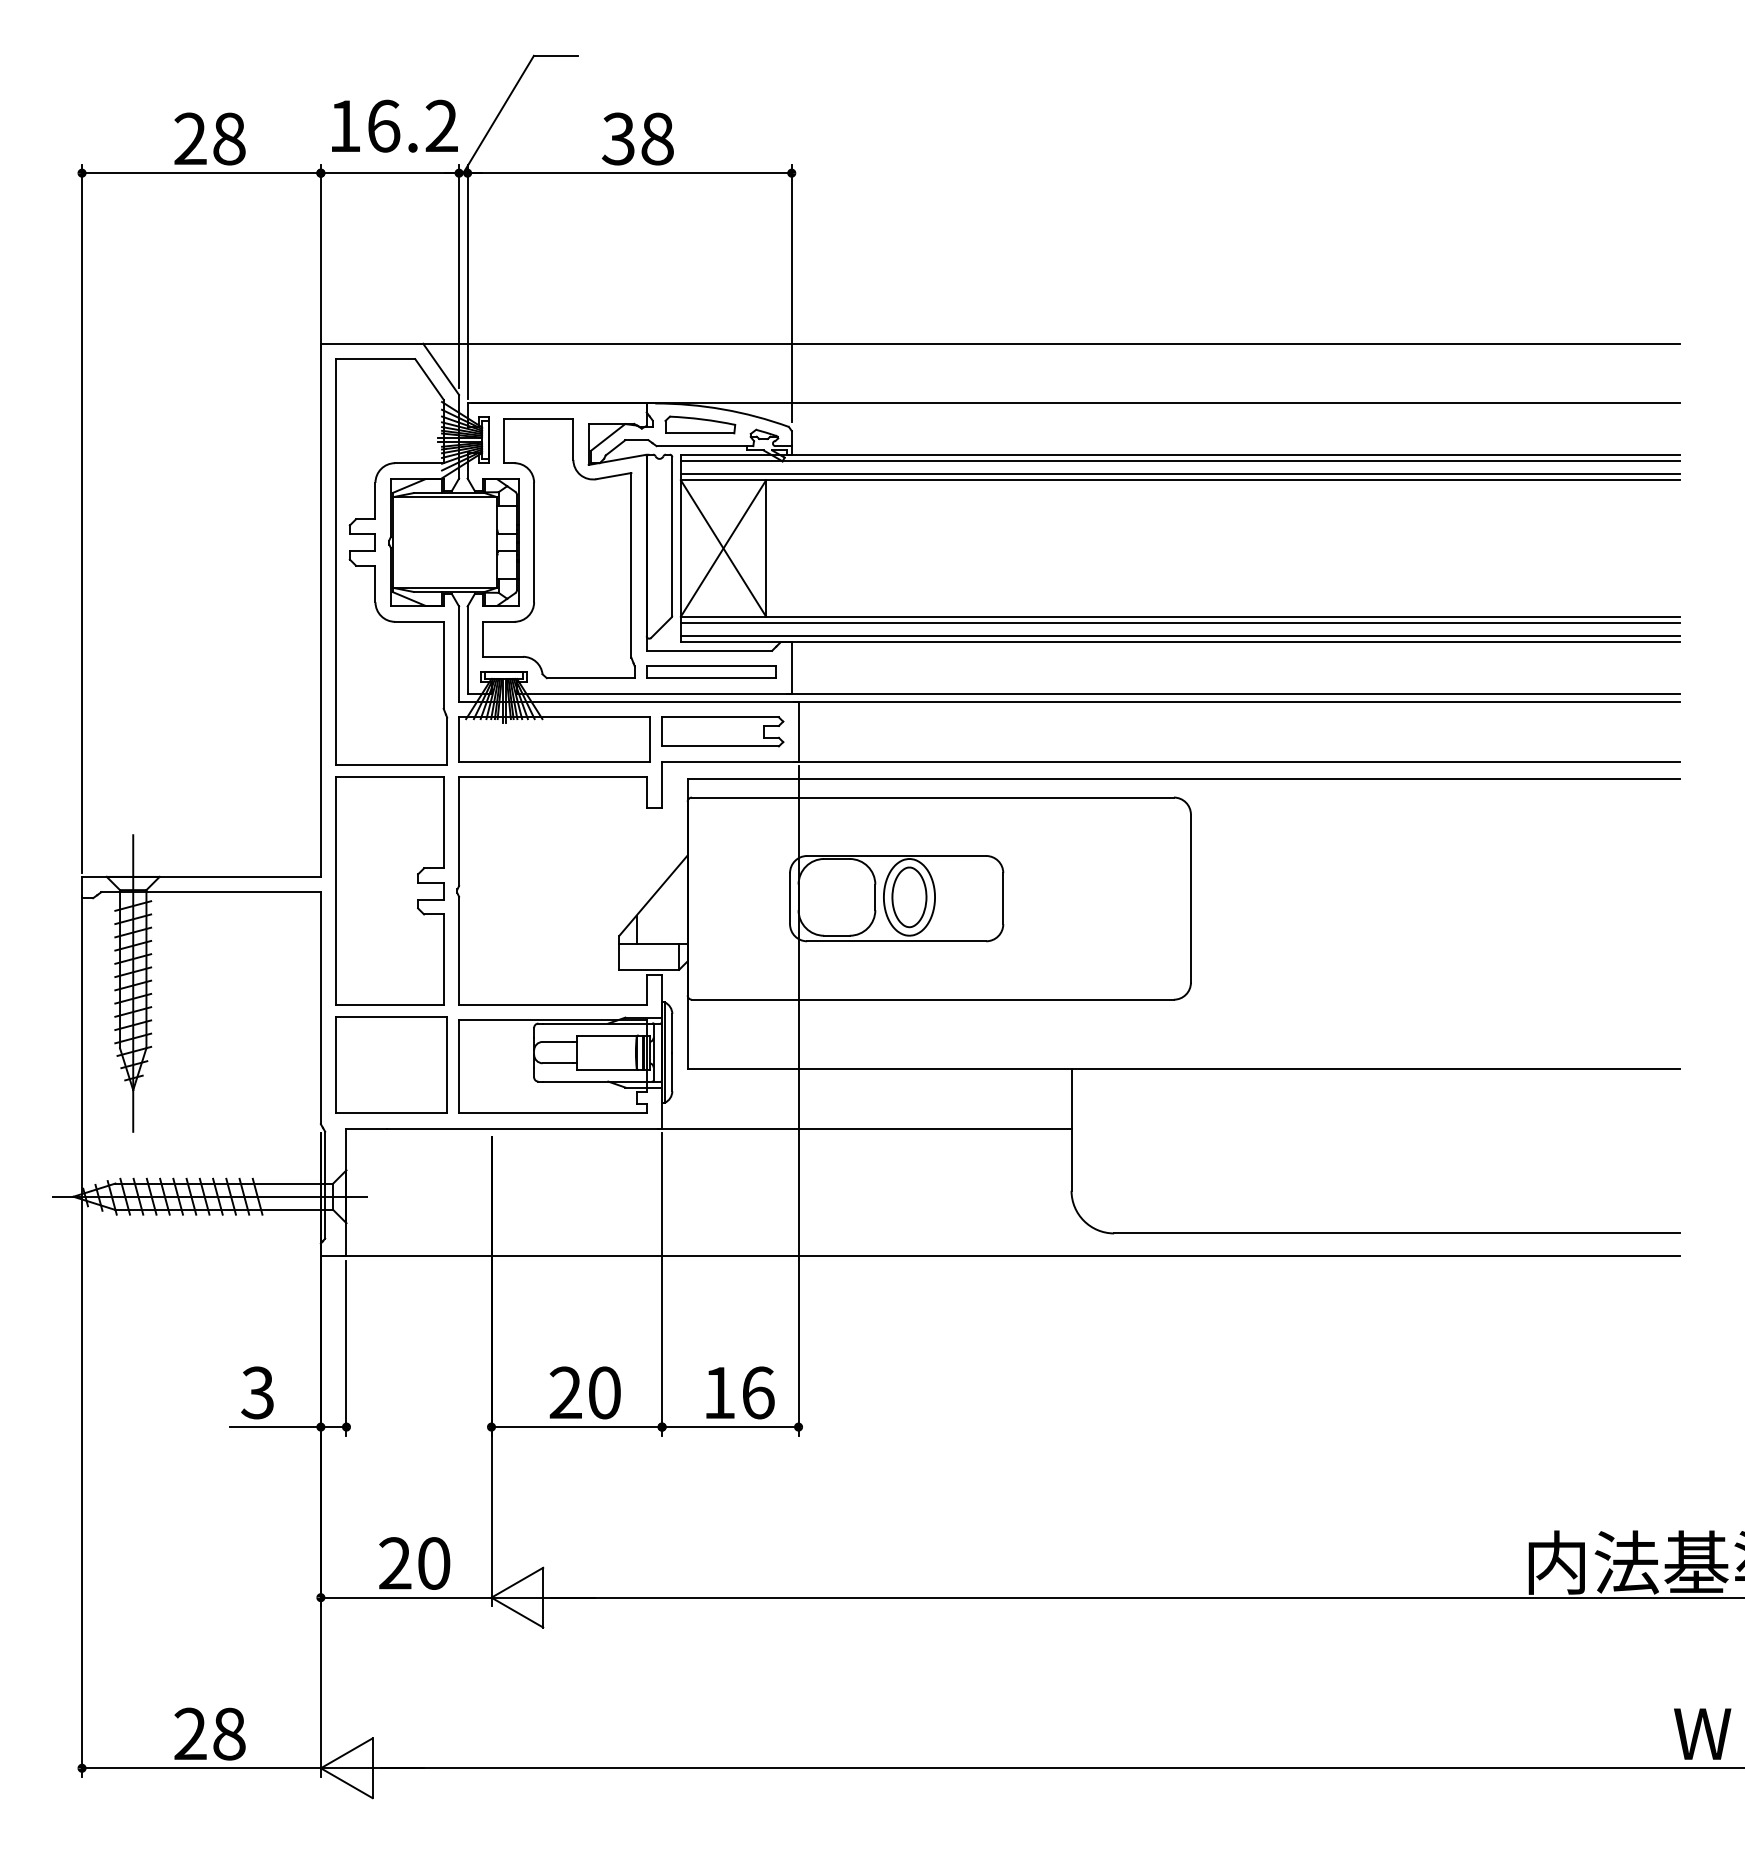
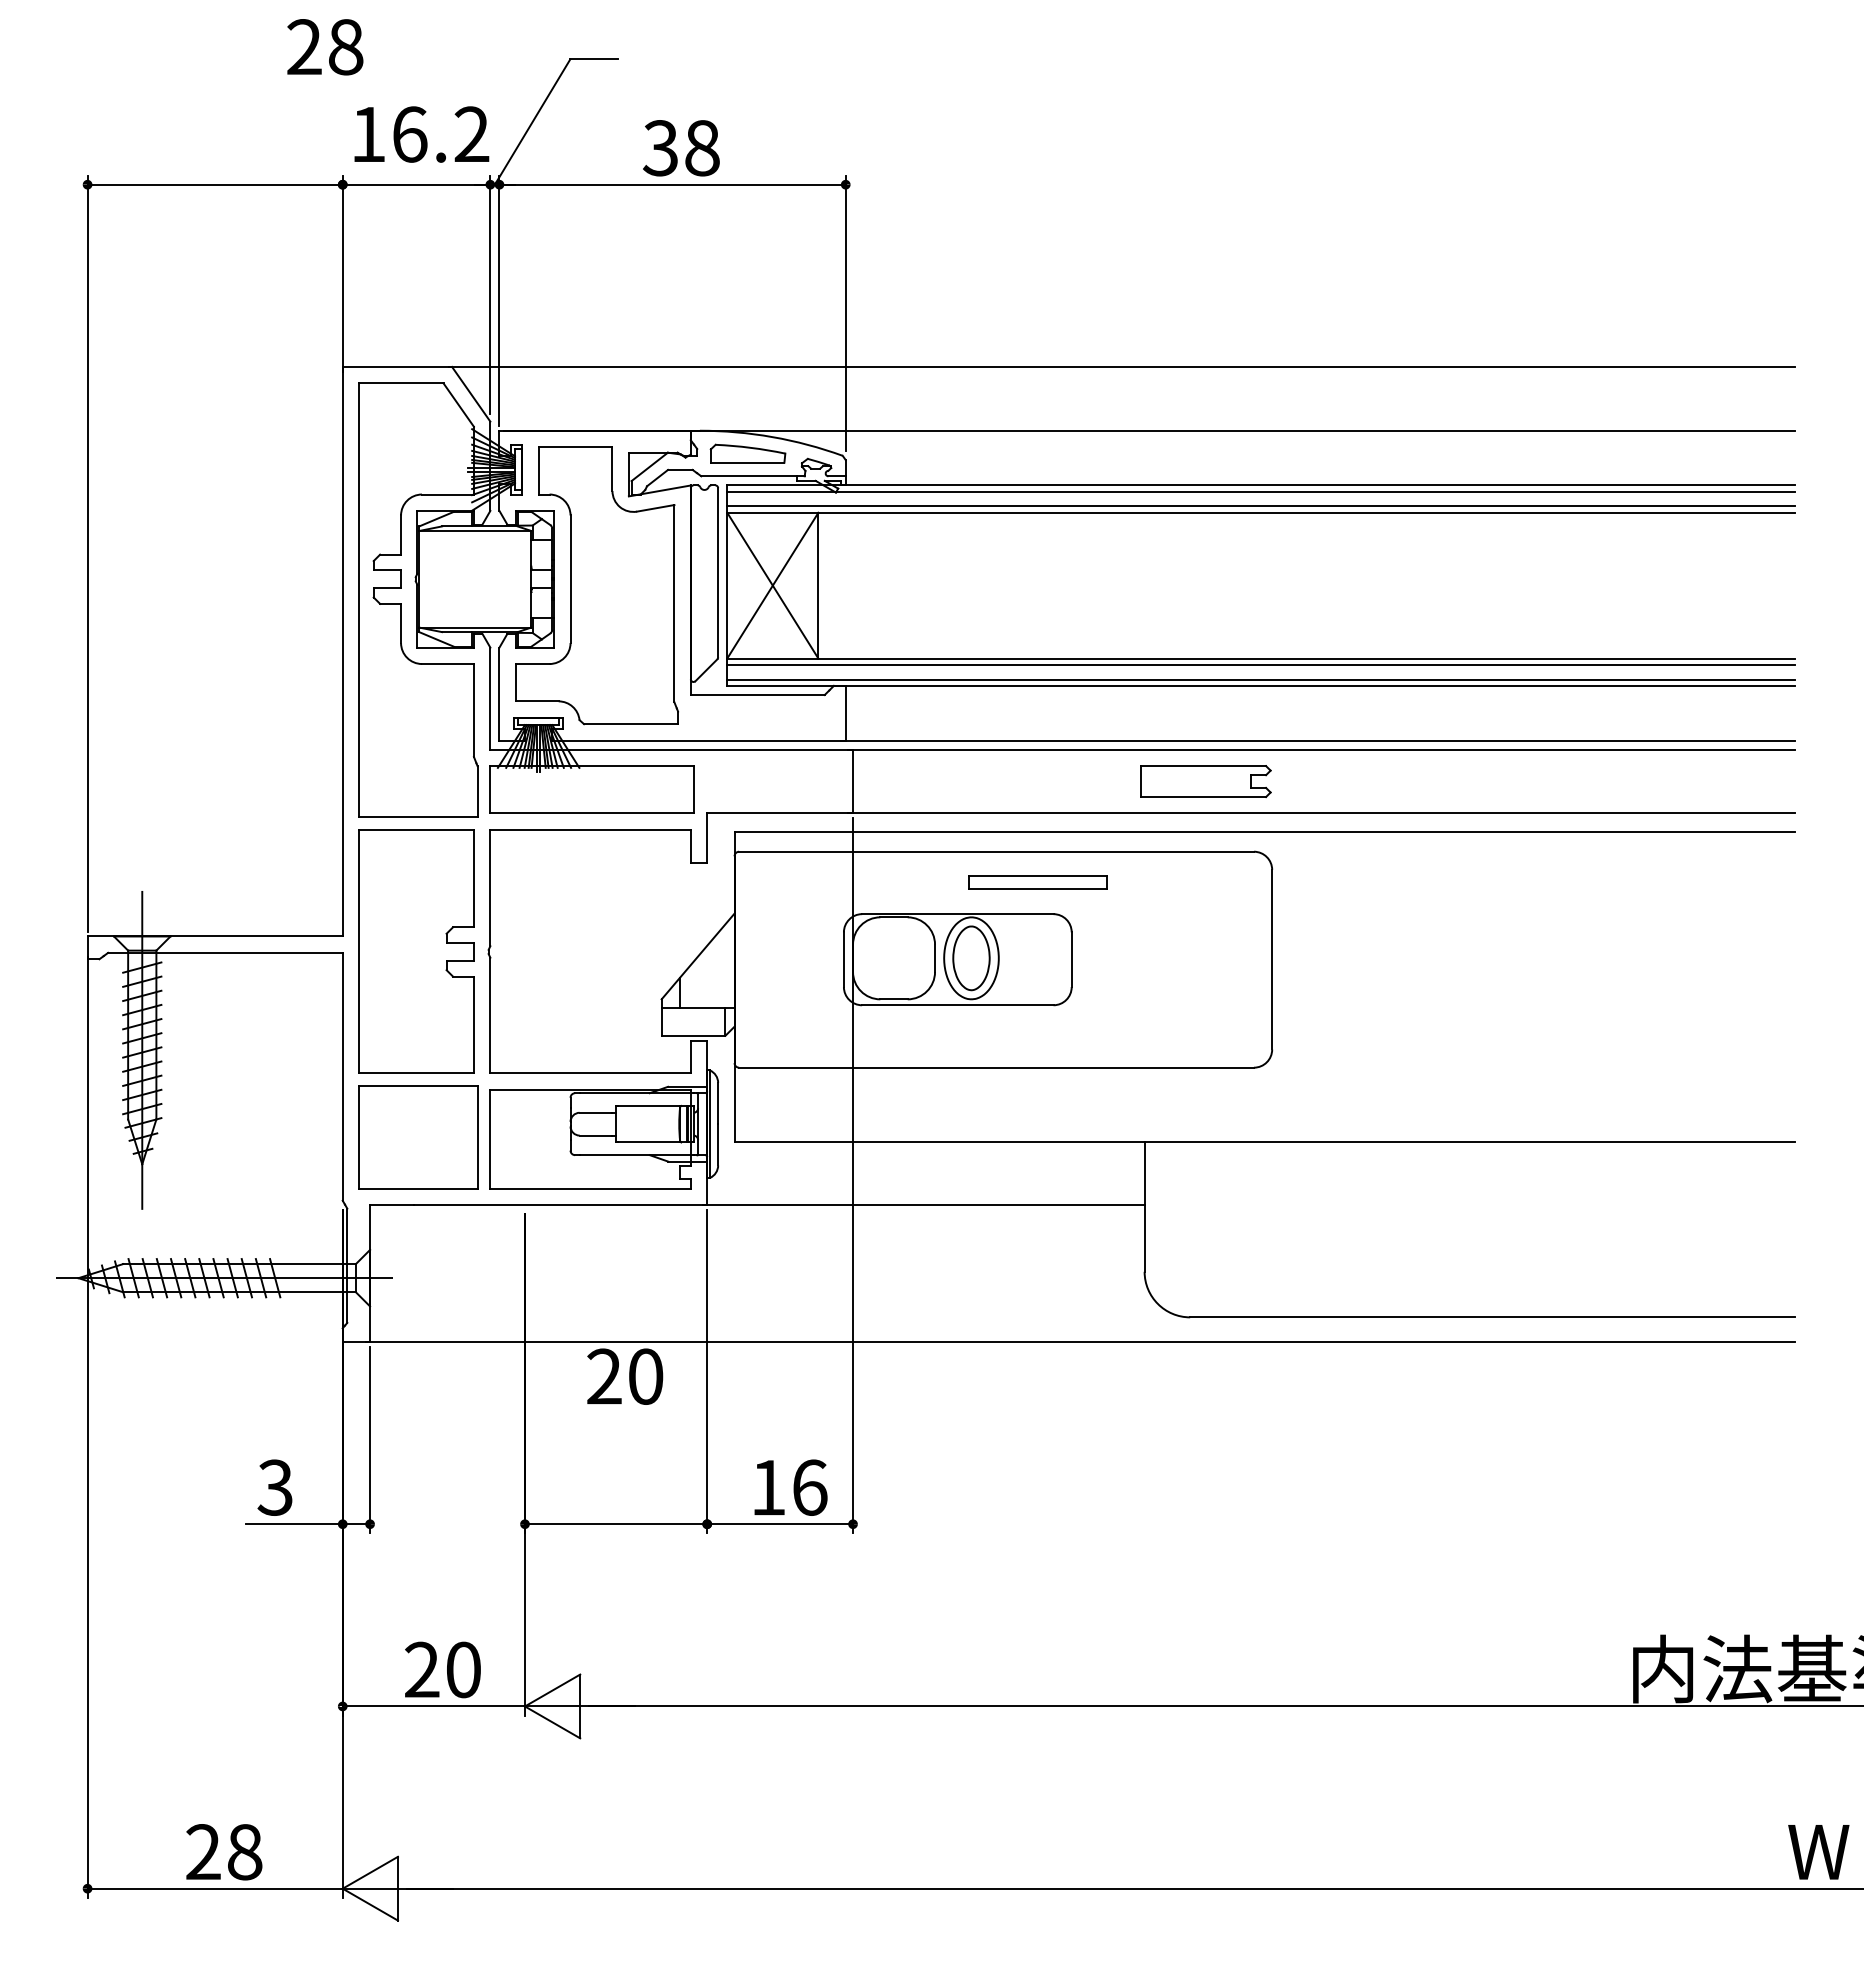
text: (210, 139) -> (325, 47), moved
part: (711, 671) -> (1037, 882), moved
part: (722, 731) -> (1205, 781), moved
text: (585, 1392) -> (625, 1376), moved

